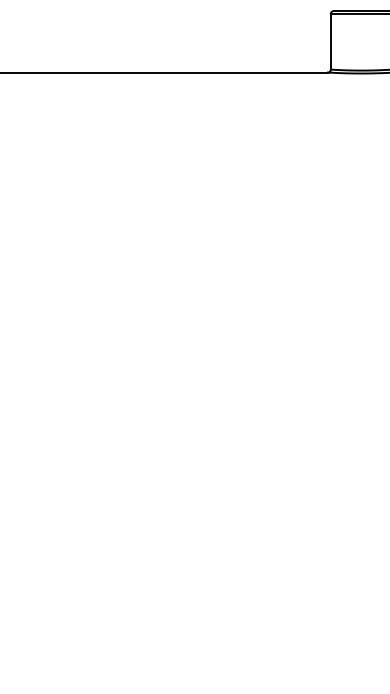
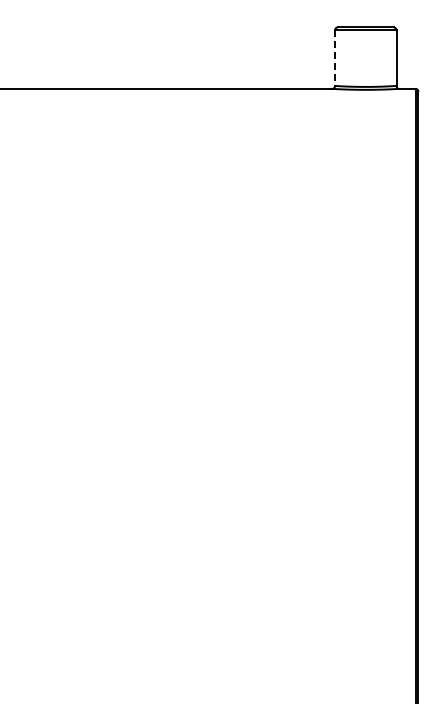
line: (331, 42) -> (335, 58), solid -> dashed

